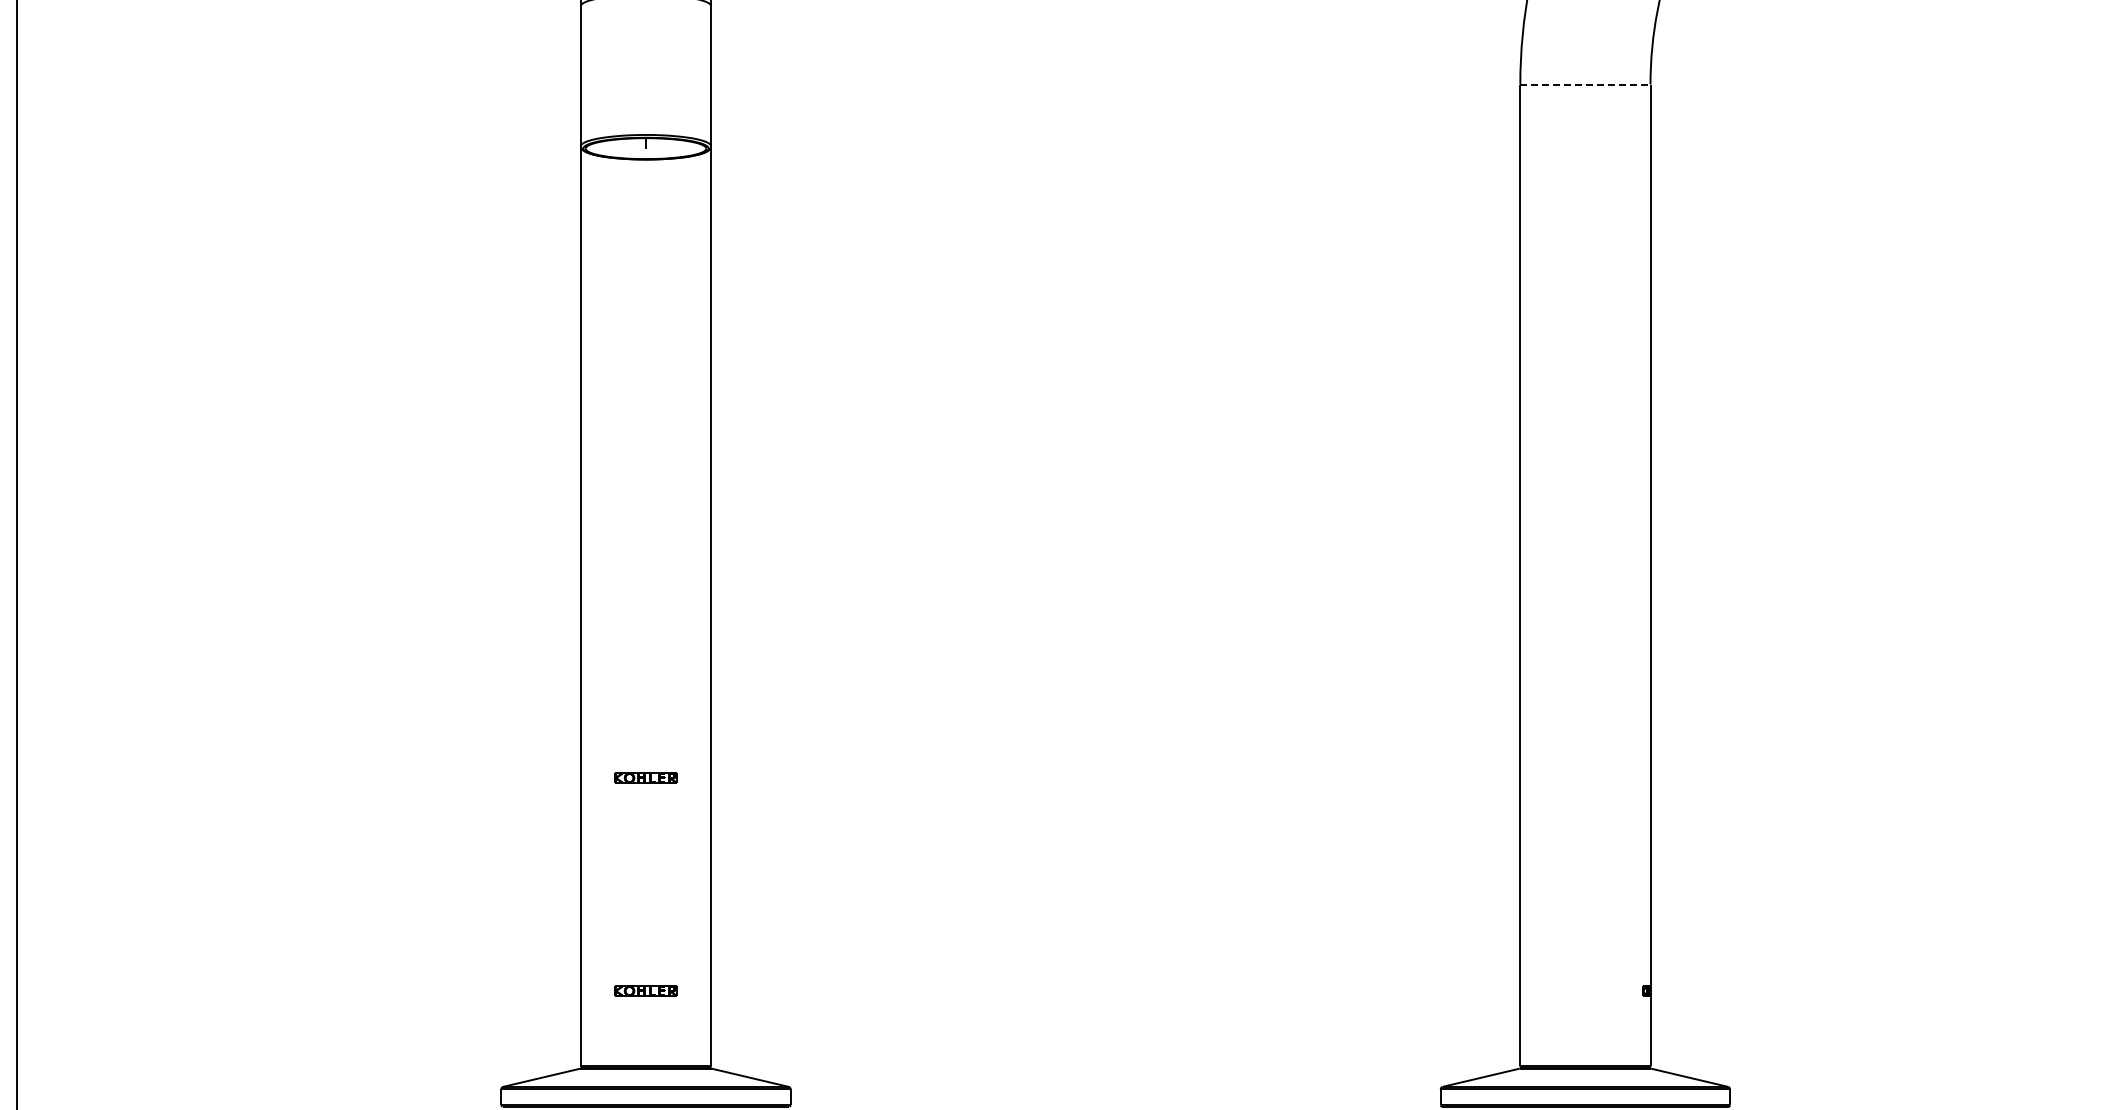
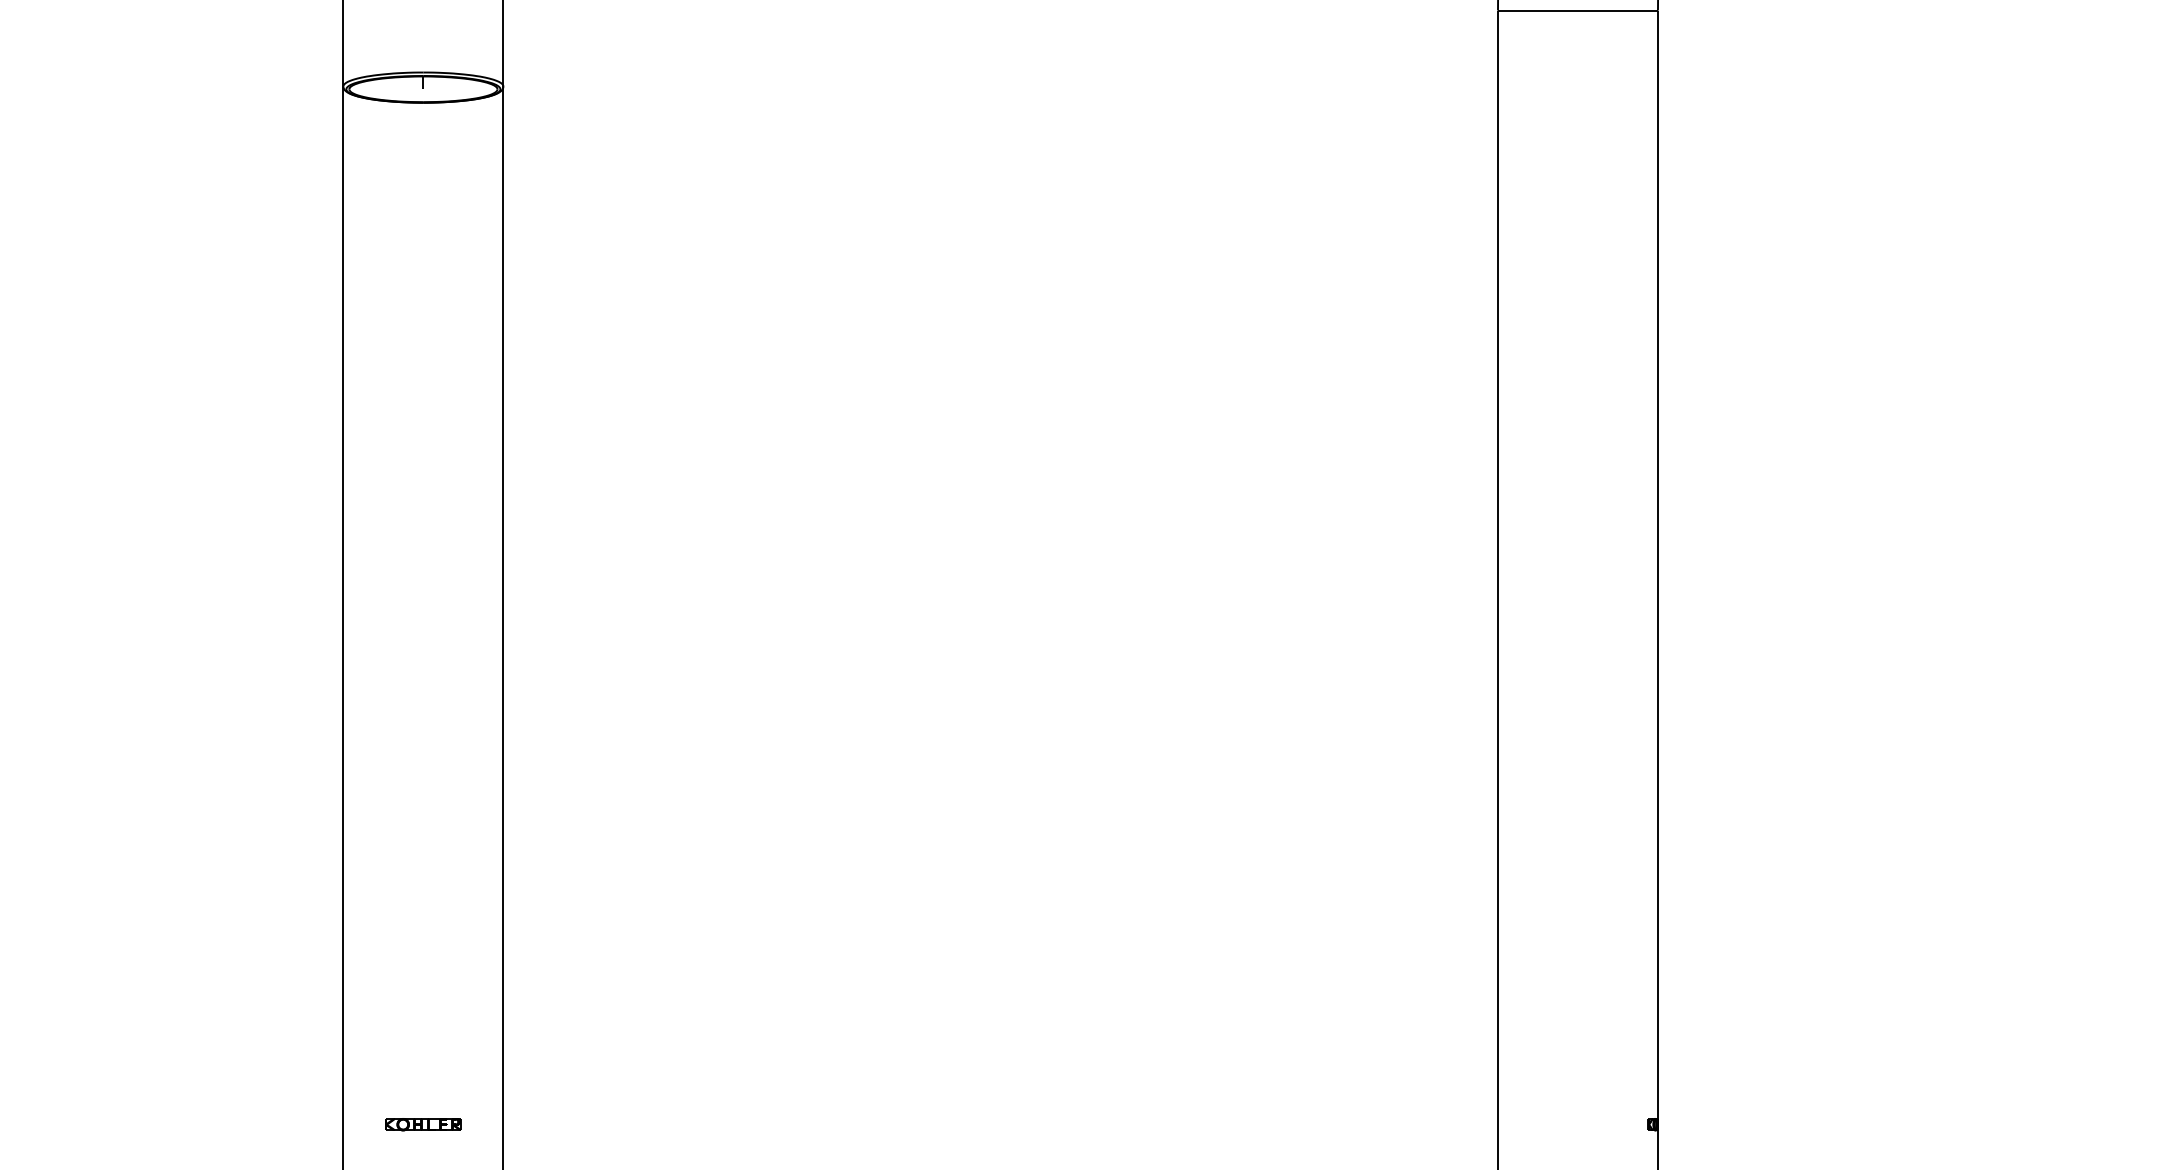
line: (1585, 84) -> (1578, 10), dashed -> solid
part: (645, 777) -> (422, 862), removed

